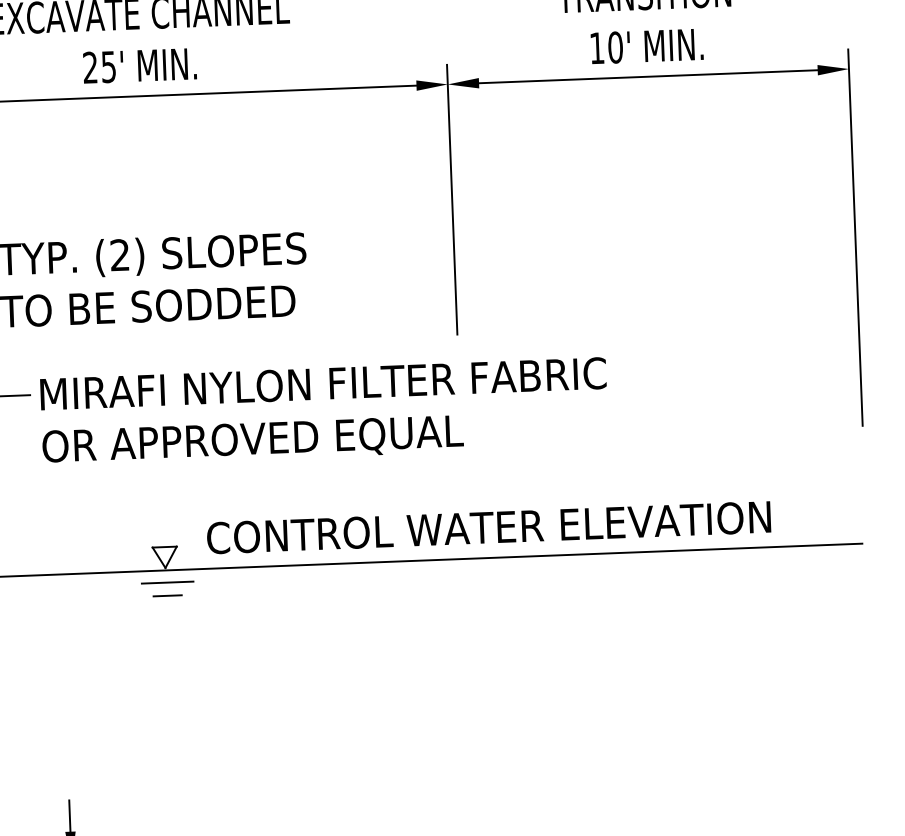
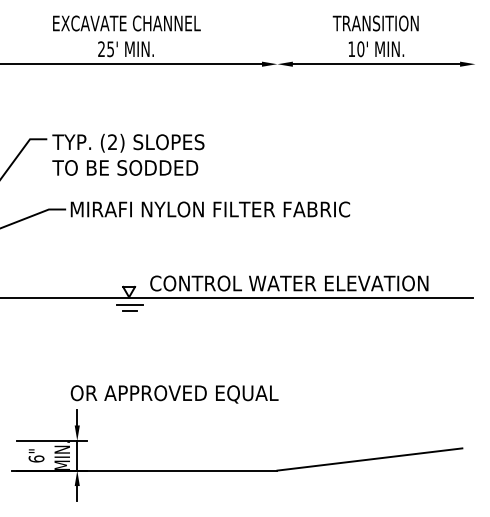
line: (452, 198) -> (277, 120), removed
line: (855, 237) -> (475, 147), removed
text: (252, 441) -> (174, 394), moved

